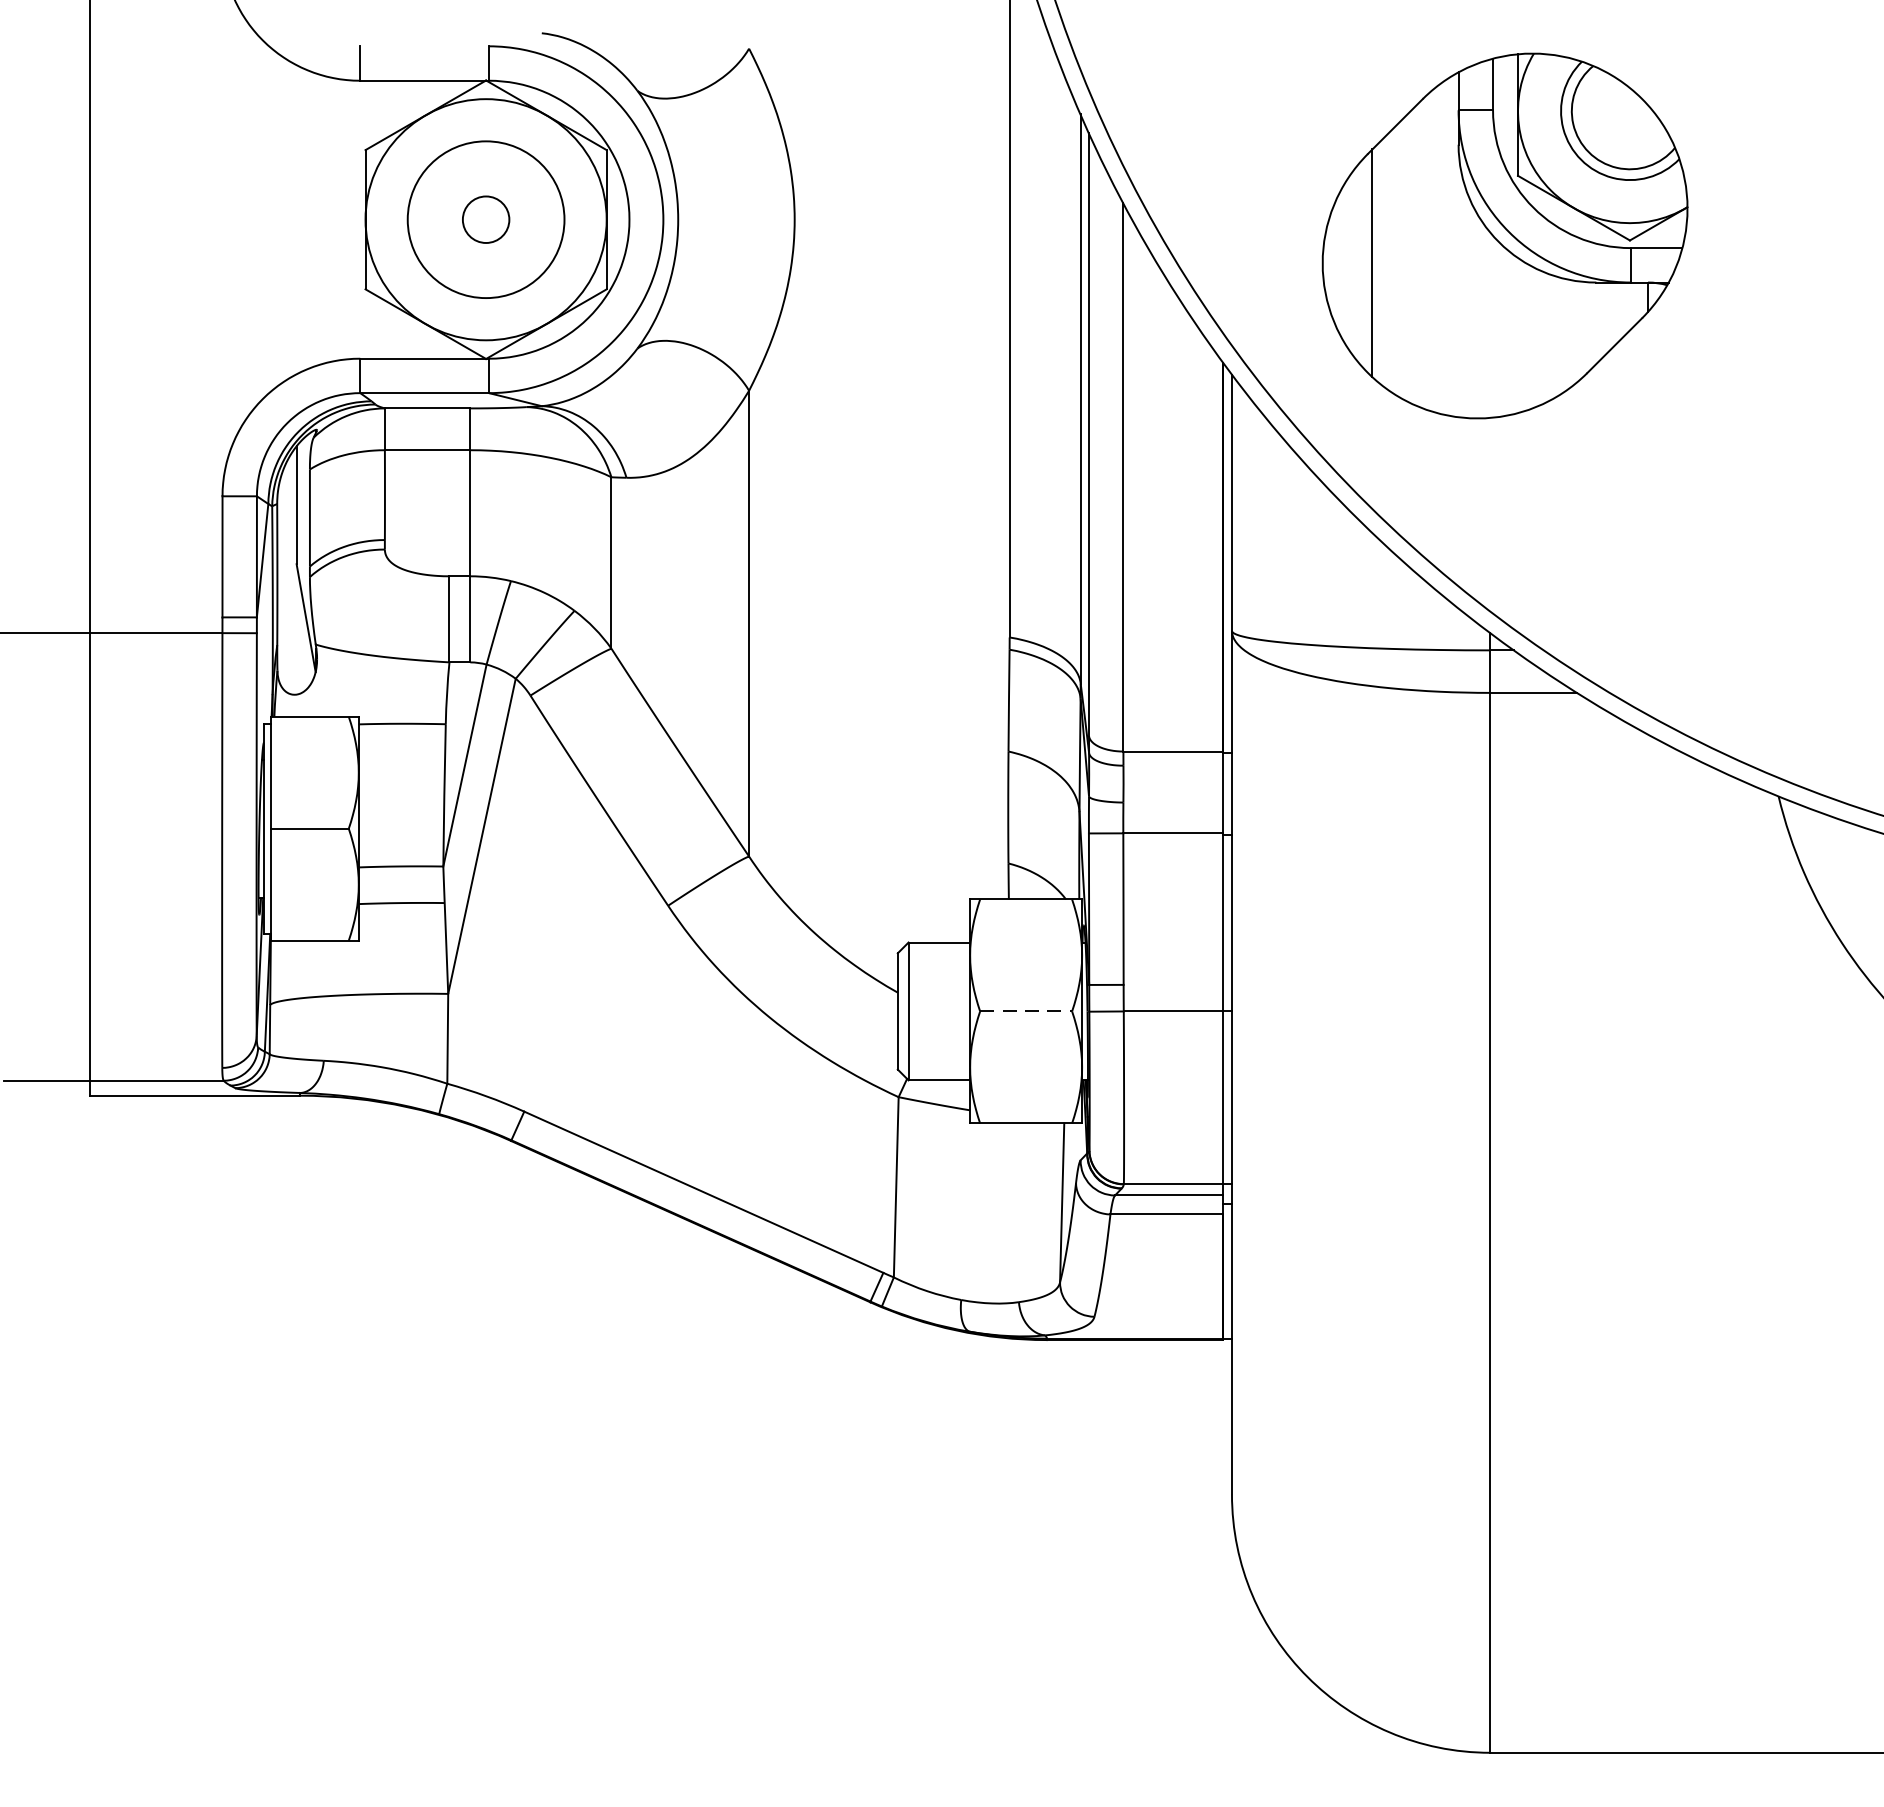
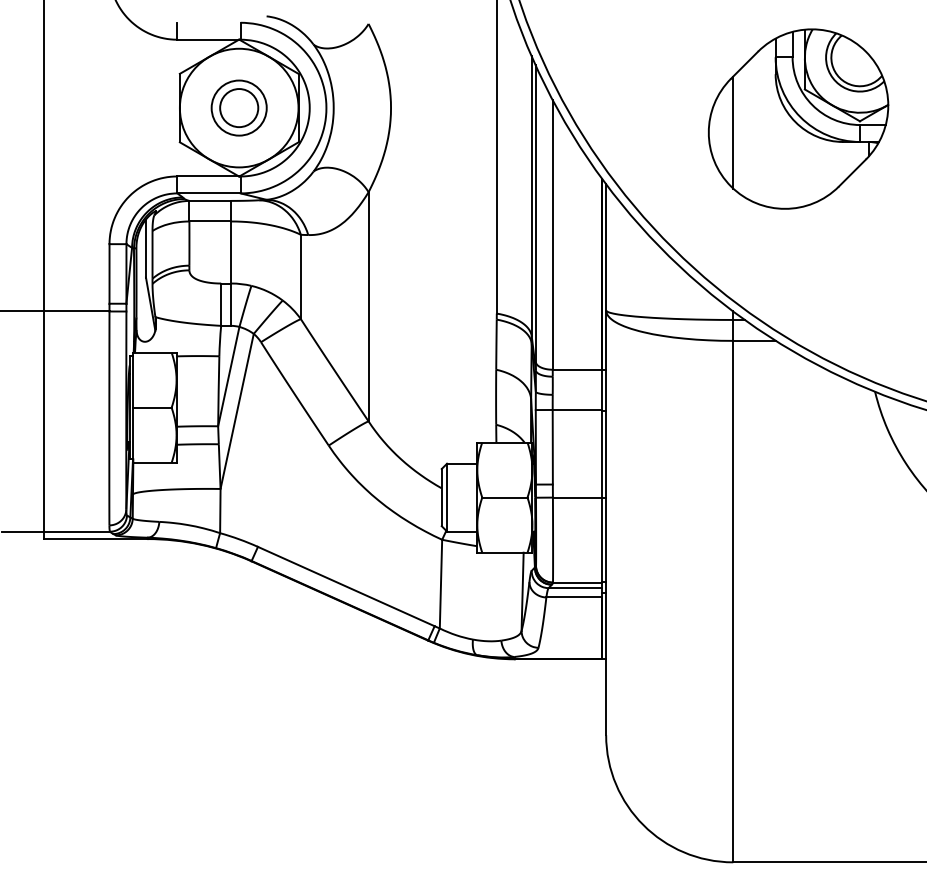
circle: (484, 218) -> (238, 107), size x0.71
circle: (486, 220) -> (239, 108), size x1.67
part: (1505, 234) -> (798, 118), moved
line: (1025, 1011) -> (504, 497), dashed -> solid

